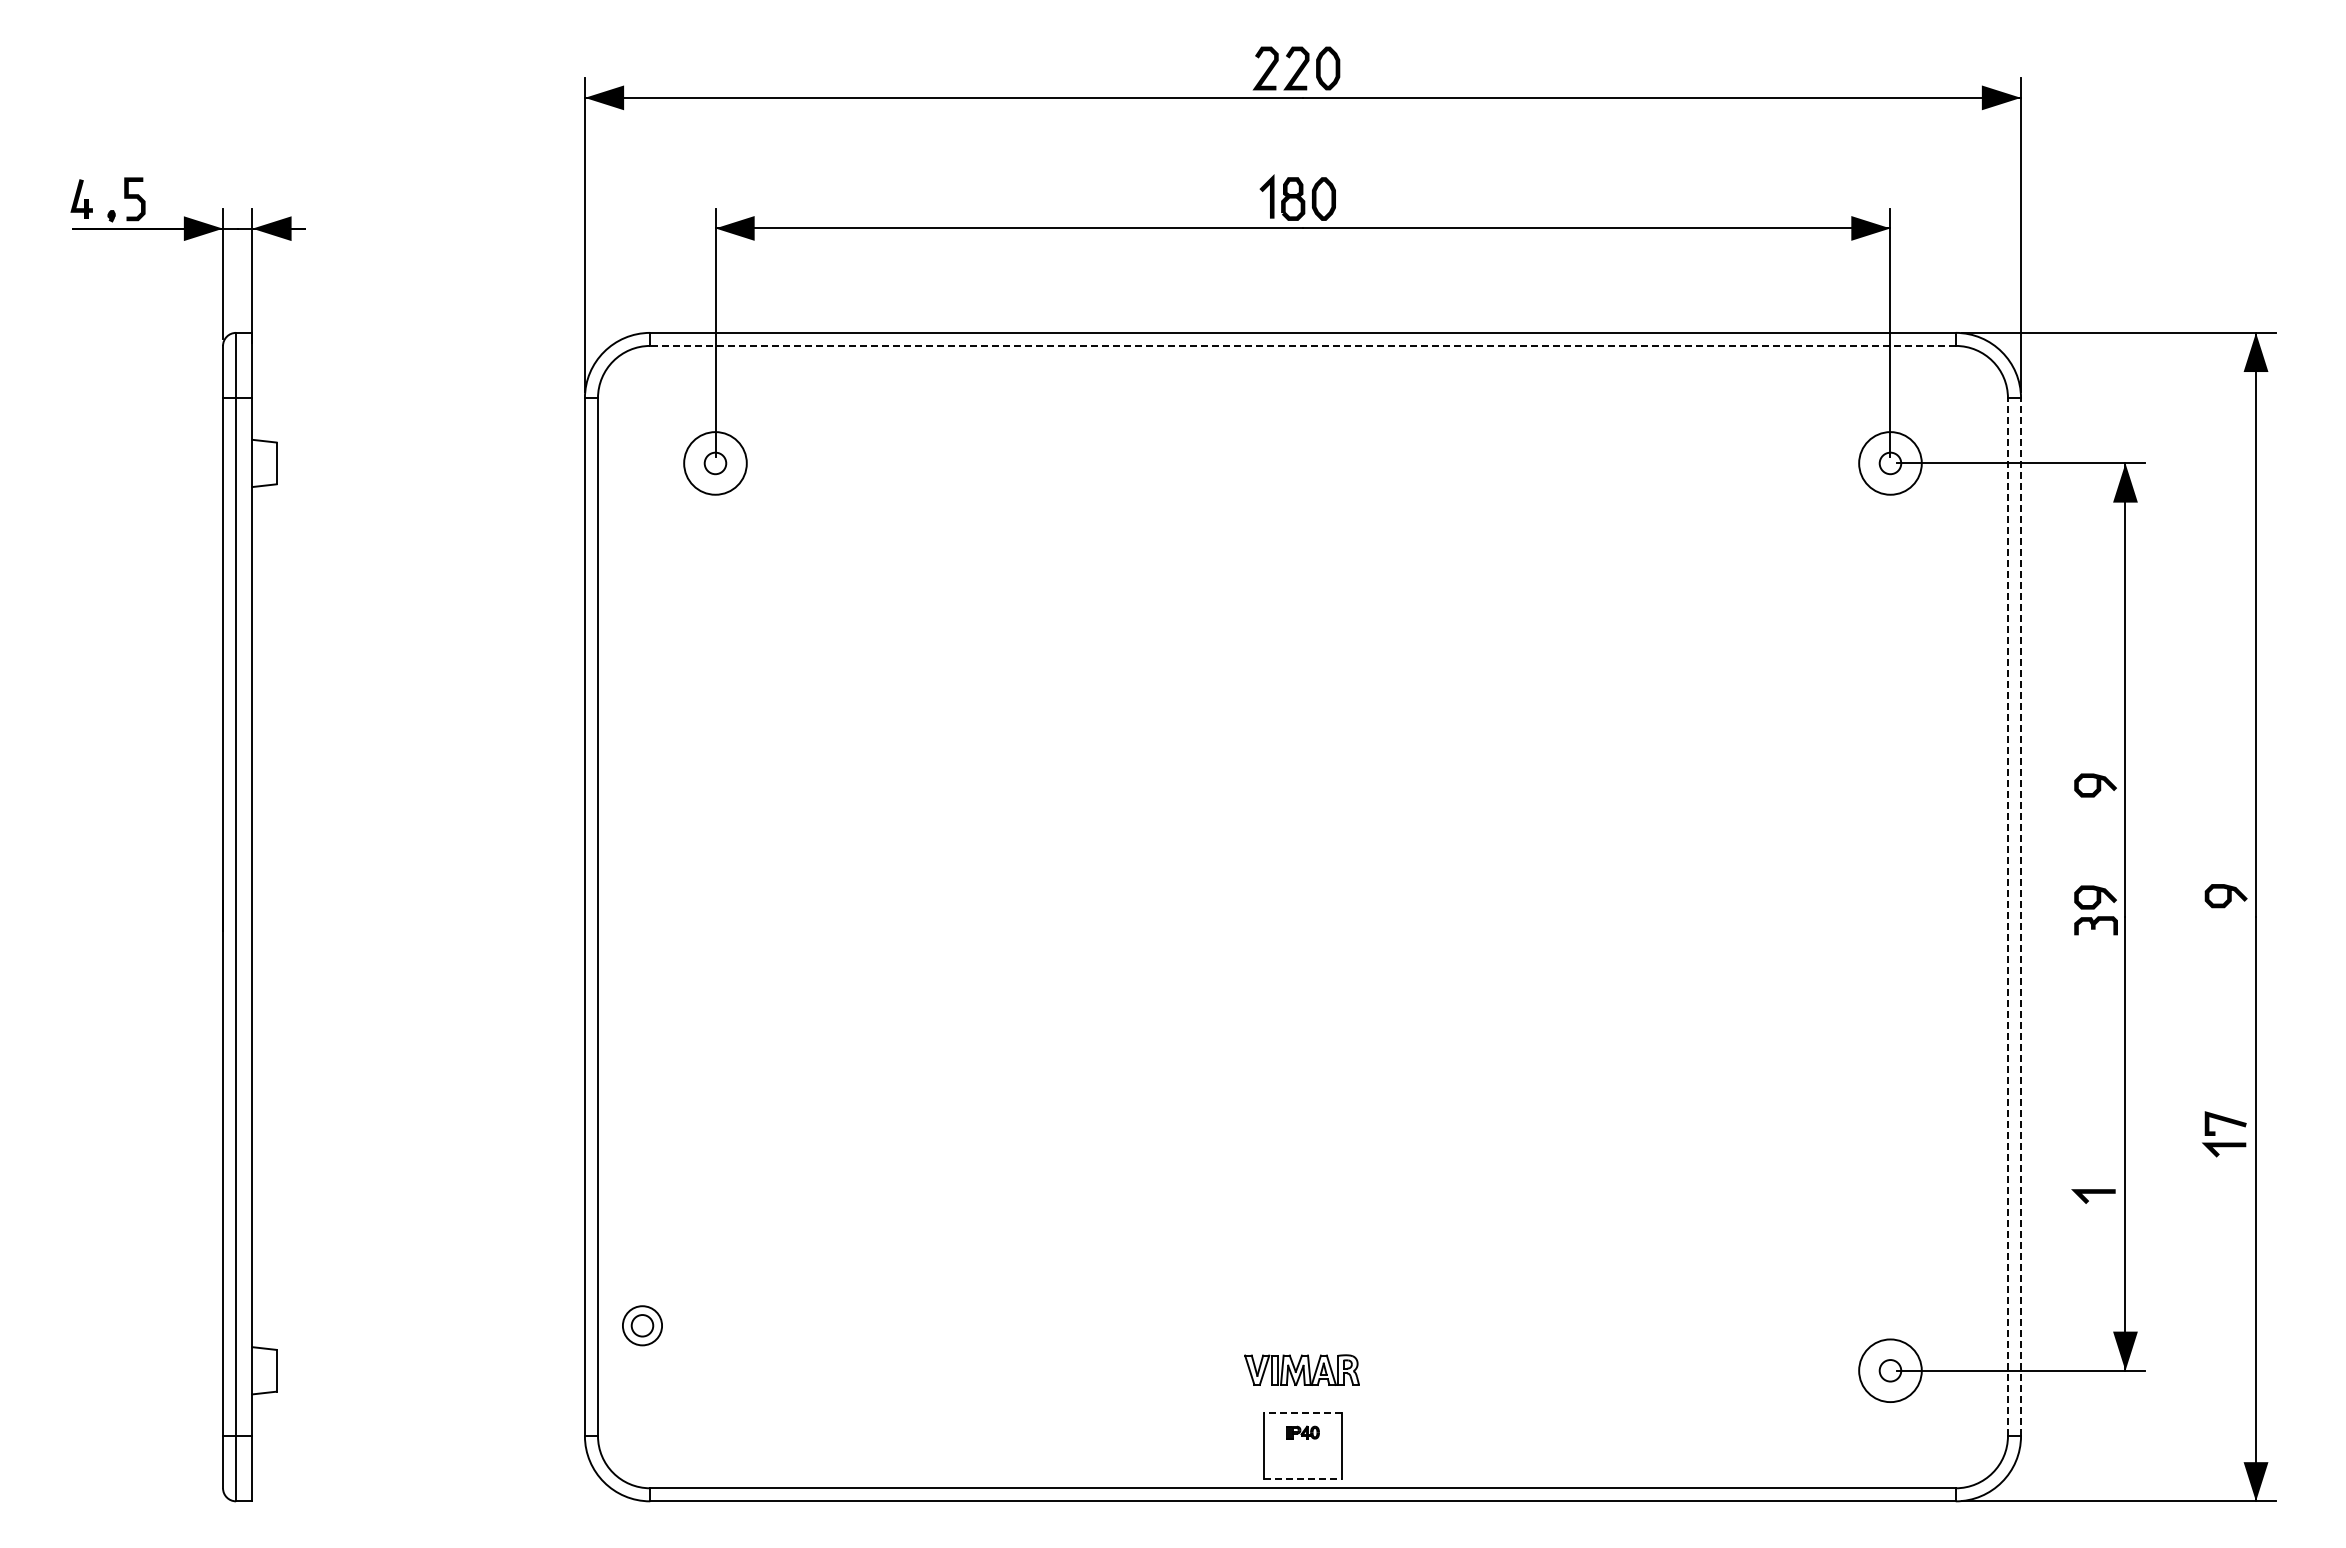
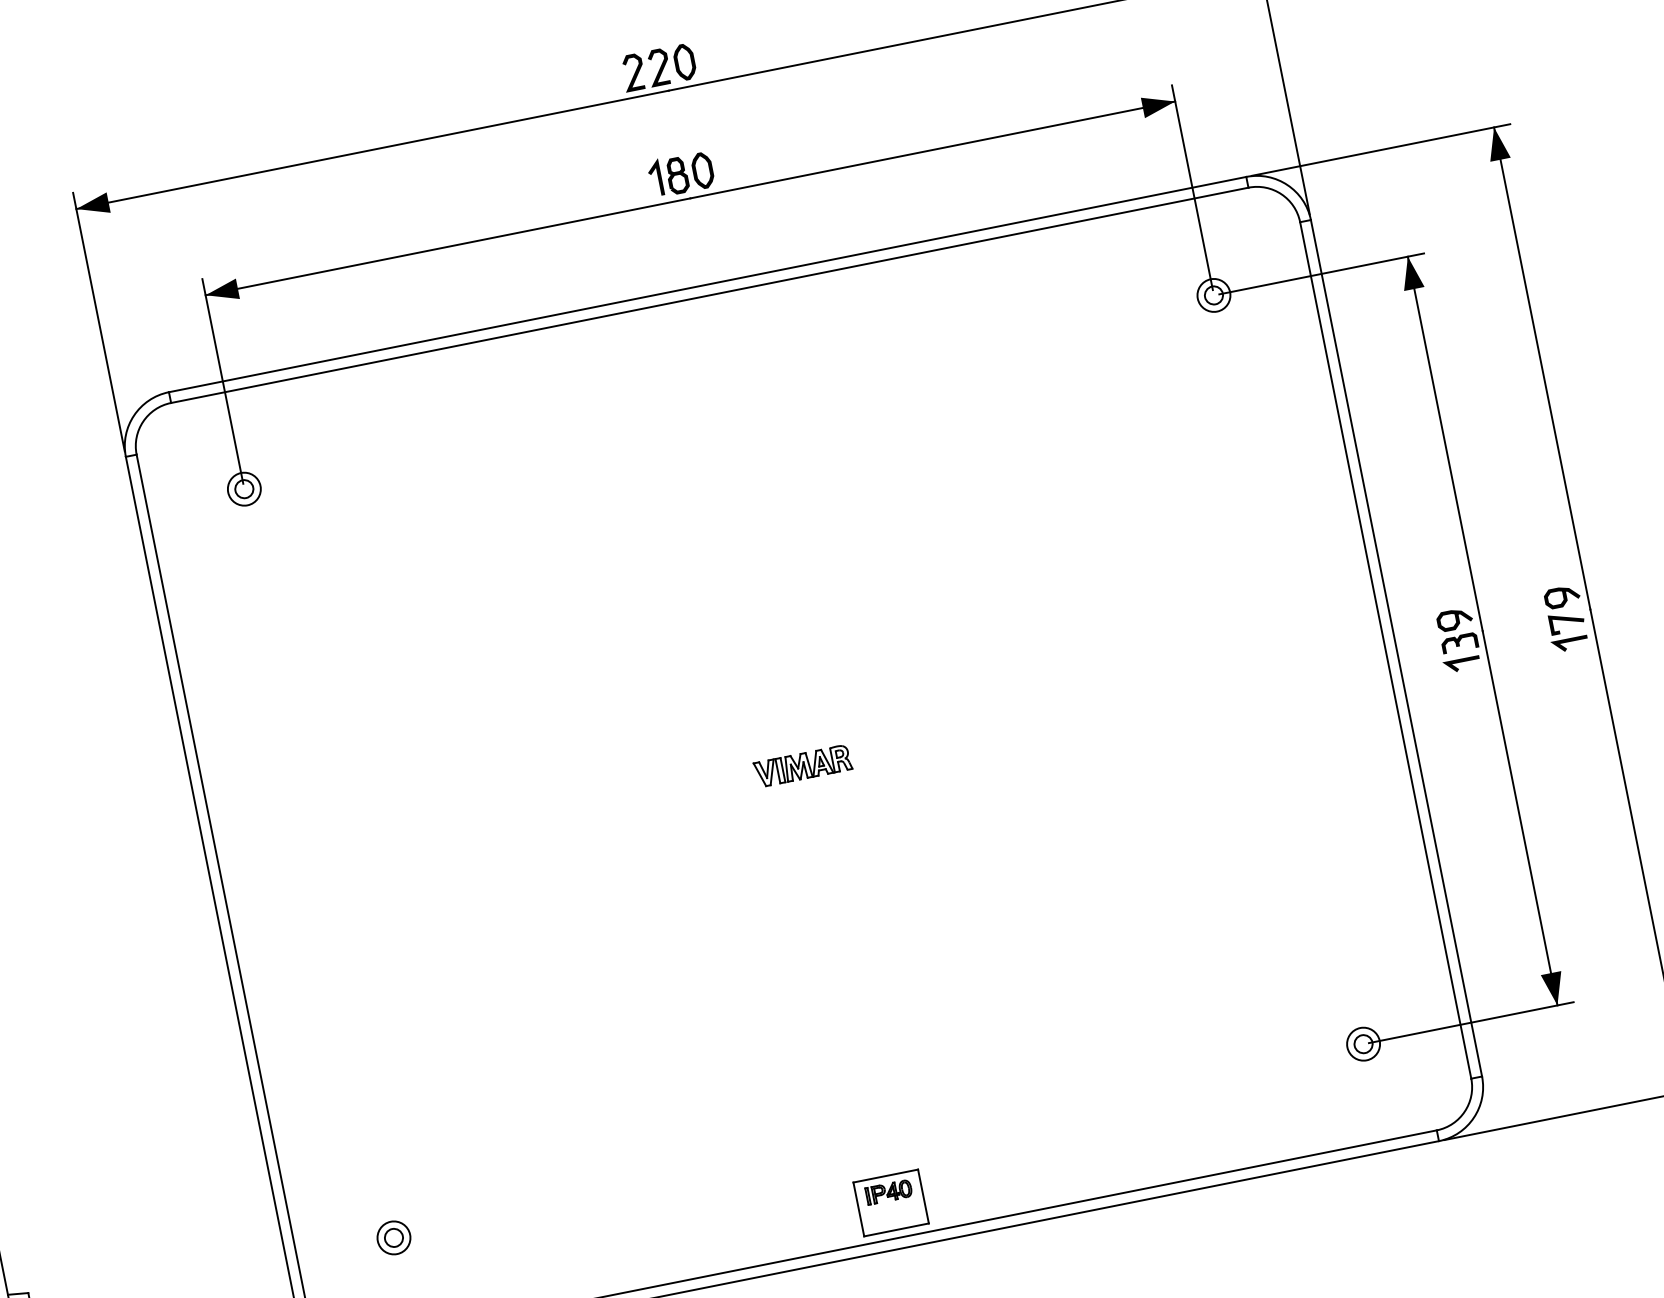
line: (1302, 345) -> (709, 295), dashed -> solid
circle: (715, 463) -> (244, 489), size x0.62
circle: (1890, 463) -> (1213, 295), size x0.62
curve: (2096, 785) -> (1437, 527), removed
line: (2007, 917) -> (1385, 650), dashed -> solid
line: (2021, 917) -> (1396, 648), dashed -> solid
part: (2224, 1142) -> (1569, 638), moved
line: (2093, 1193) -> (1461, 662), moved
part: (642, 1325) -> (393, 1237), moved
part: (1301, 1369) -> (802, 765), moved
circle: (1890, 1370) -> (1363, 1043), size x0.62
line: (1302, 1413) -> (885, 1176), dashed -> solid
part: (1302, 1432) -> (888, 1192), size x1.67
line: (1303, 1478) -> (896, 1229), dashed -> solid

